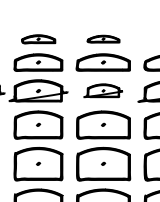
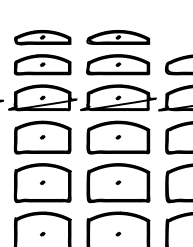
part: (38, 39) -> (42, 37), size x1.43
part: (103, 39) -> (118, 37), size x1.67
part: (103, 90) -> (118, 97), size x1.67

